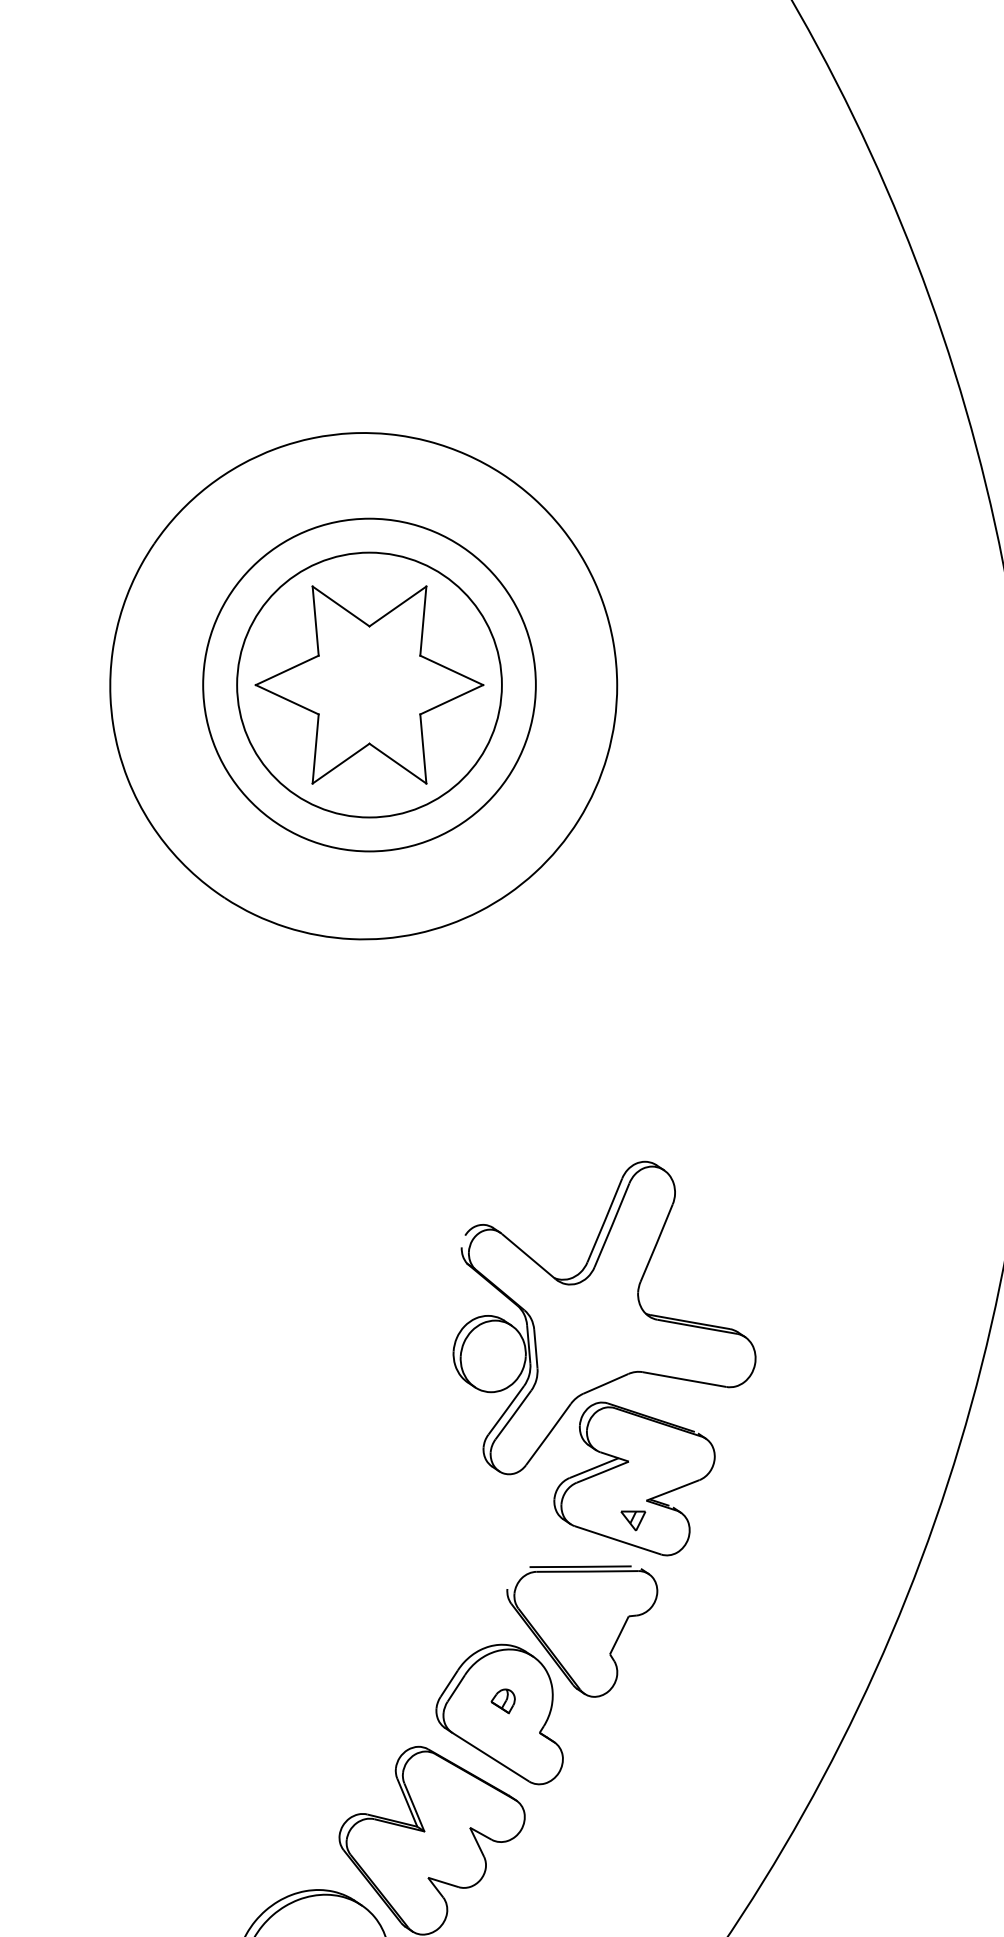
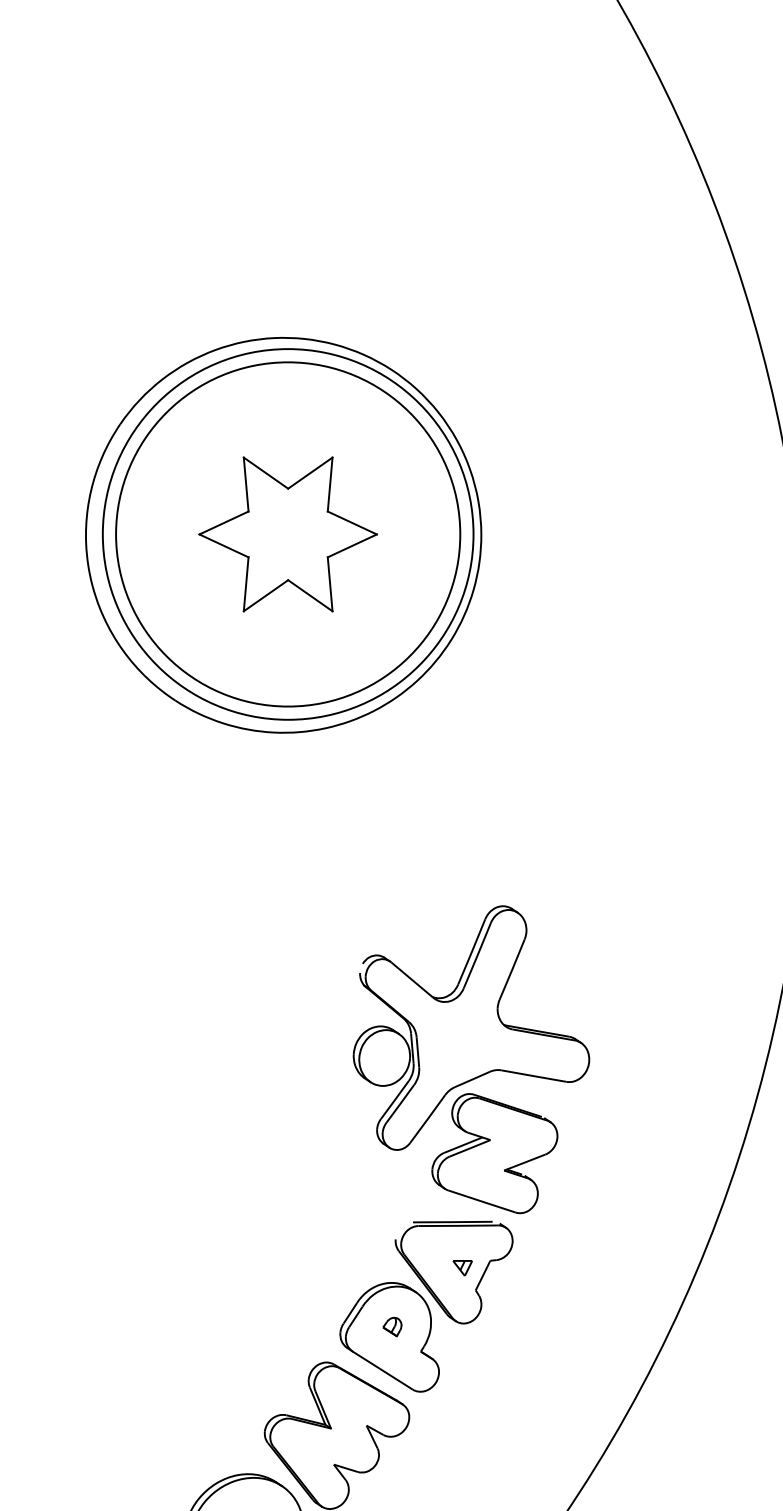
circle: (369, 684) -> (288, 534), size x1.43
circle: (369, 684) -> (288, 534), size x1.67
part: (633, 1520) -> (462, 1267), moved

